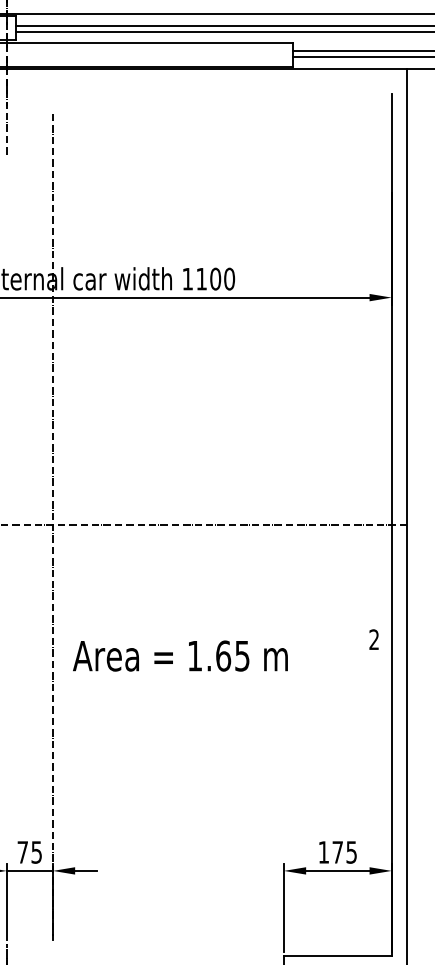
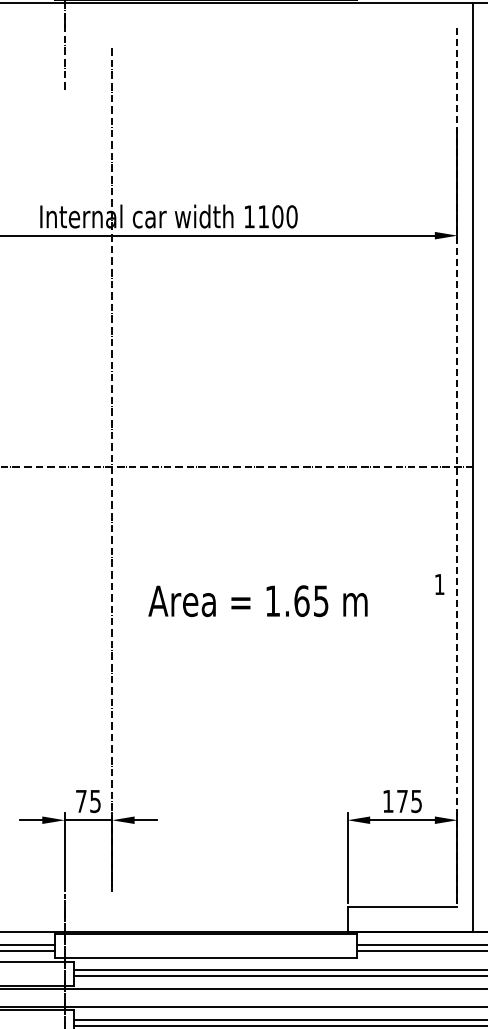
line: (391, 524) -> (457, 467), solid -> dashed
text: (374, 638) -> (439, 583), 2 -> 1
text: (179, 656) -> (257, 601), moved

